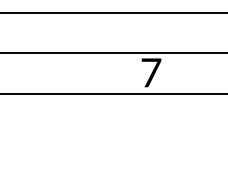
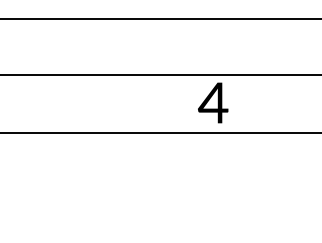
text: (151, 72) -> (213, 102), 7 -> 4

